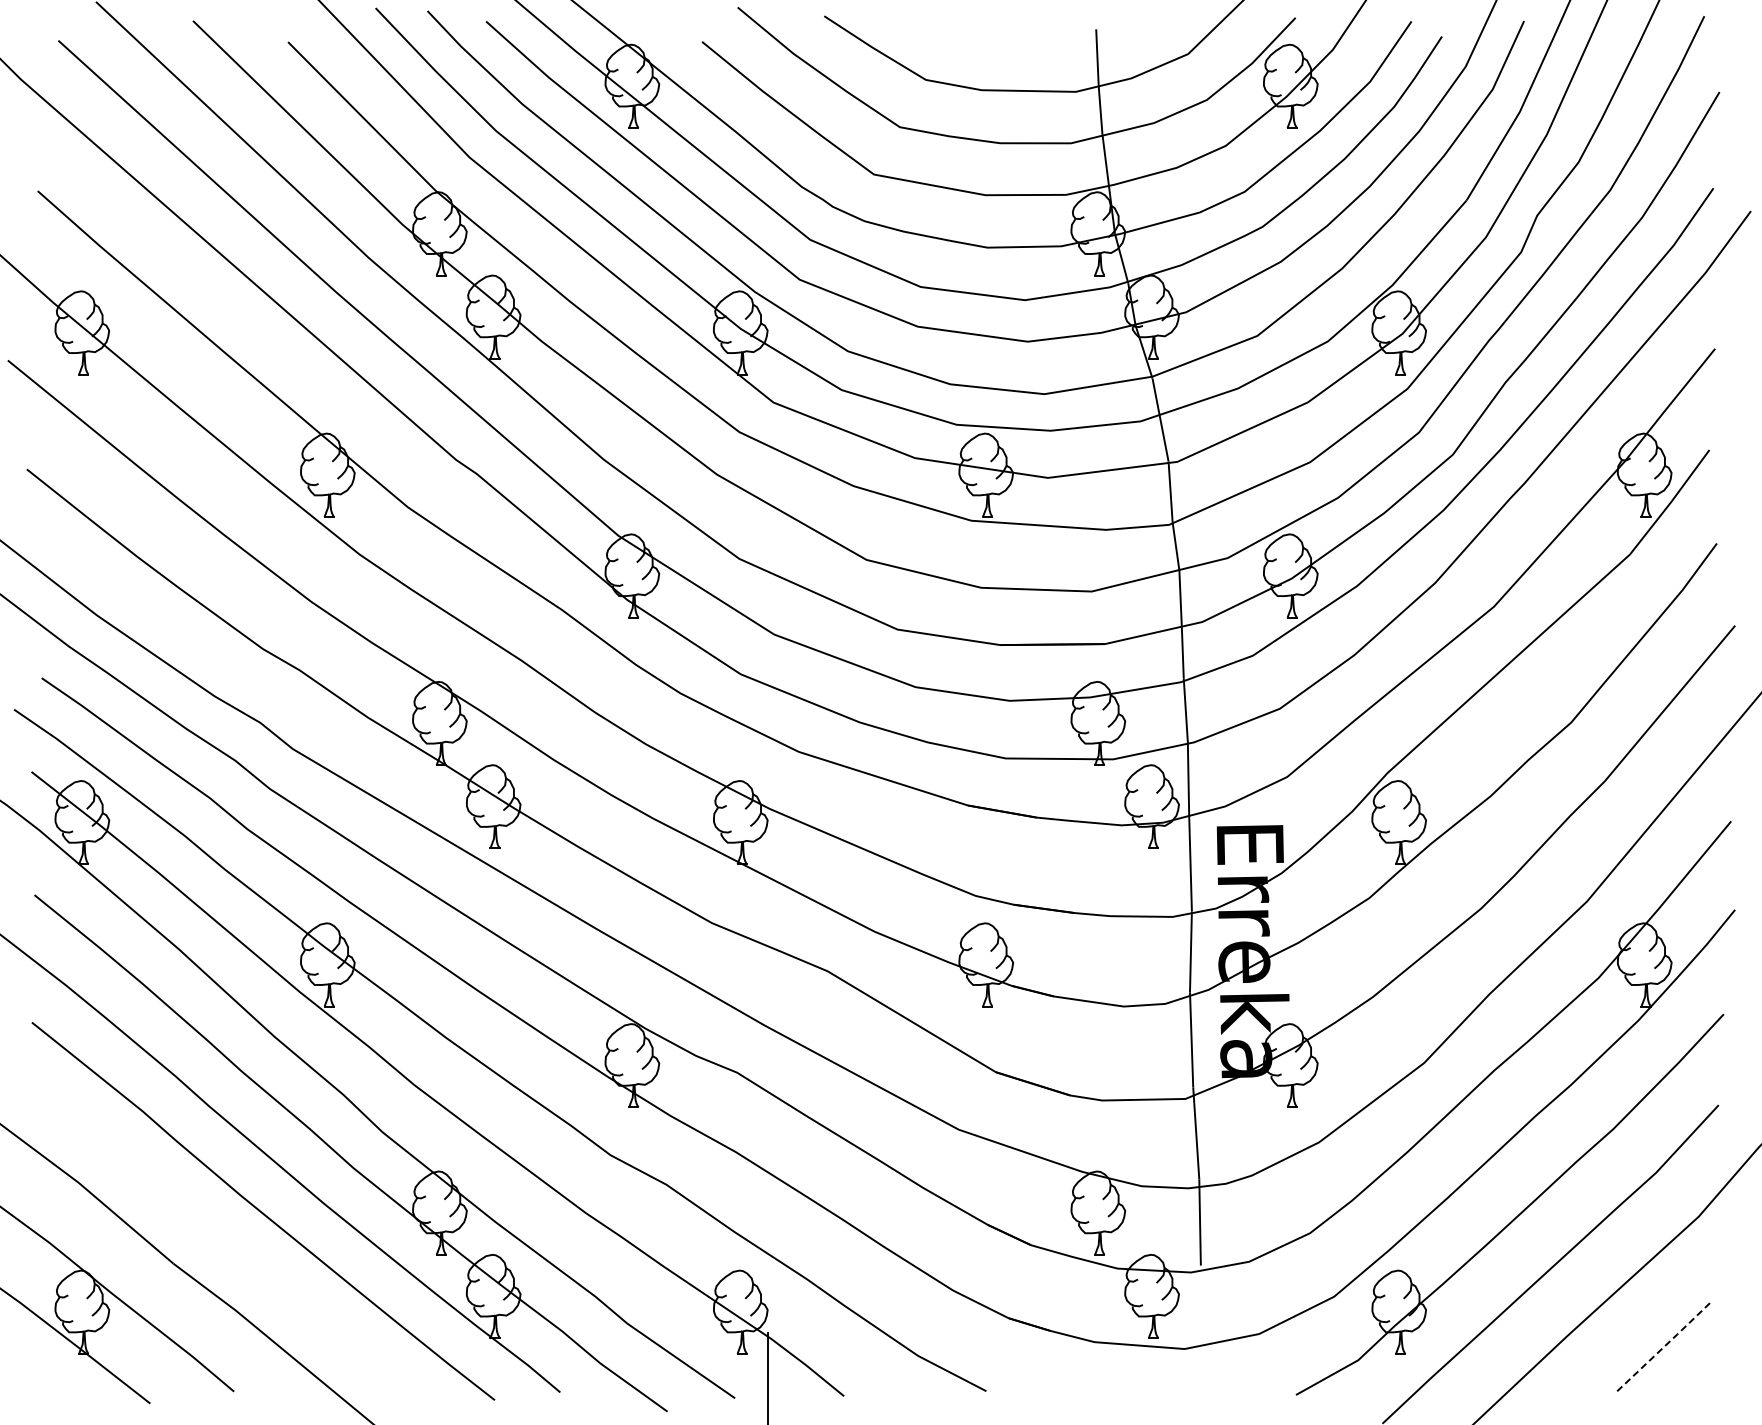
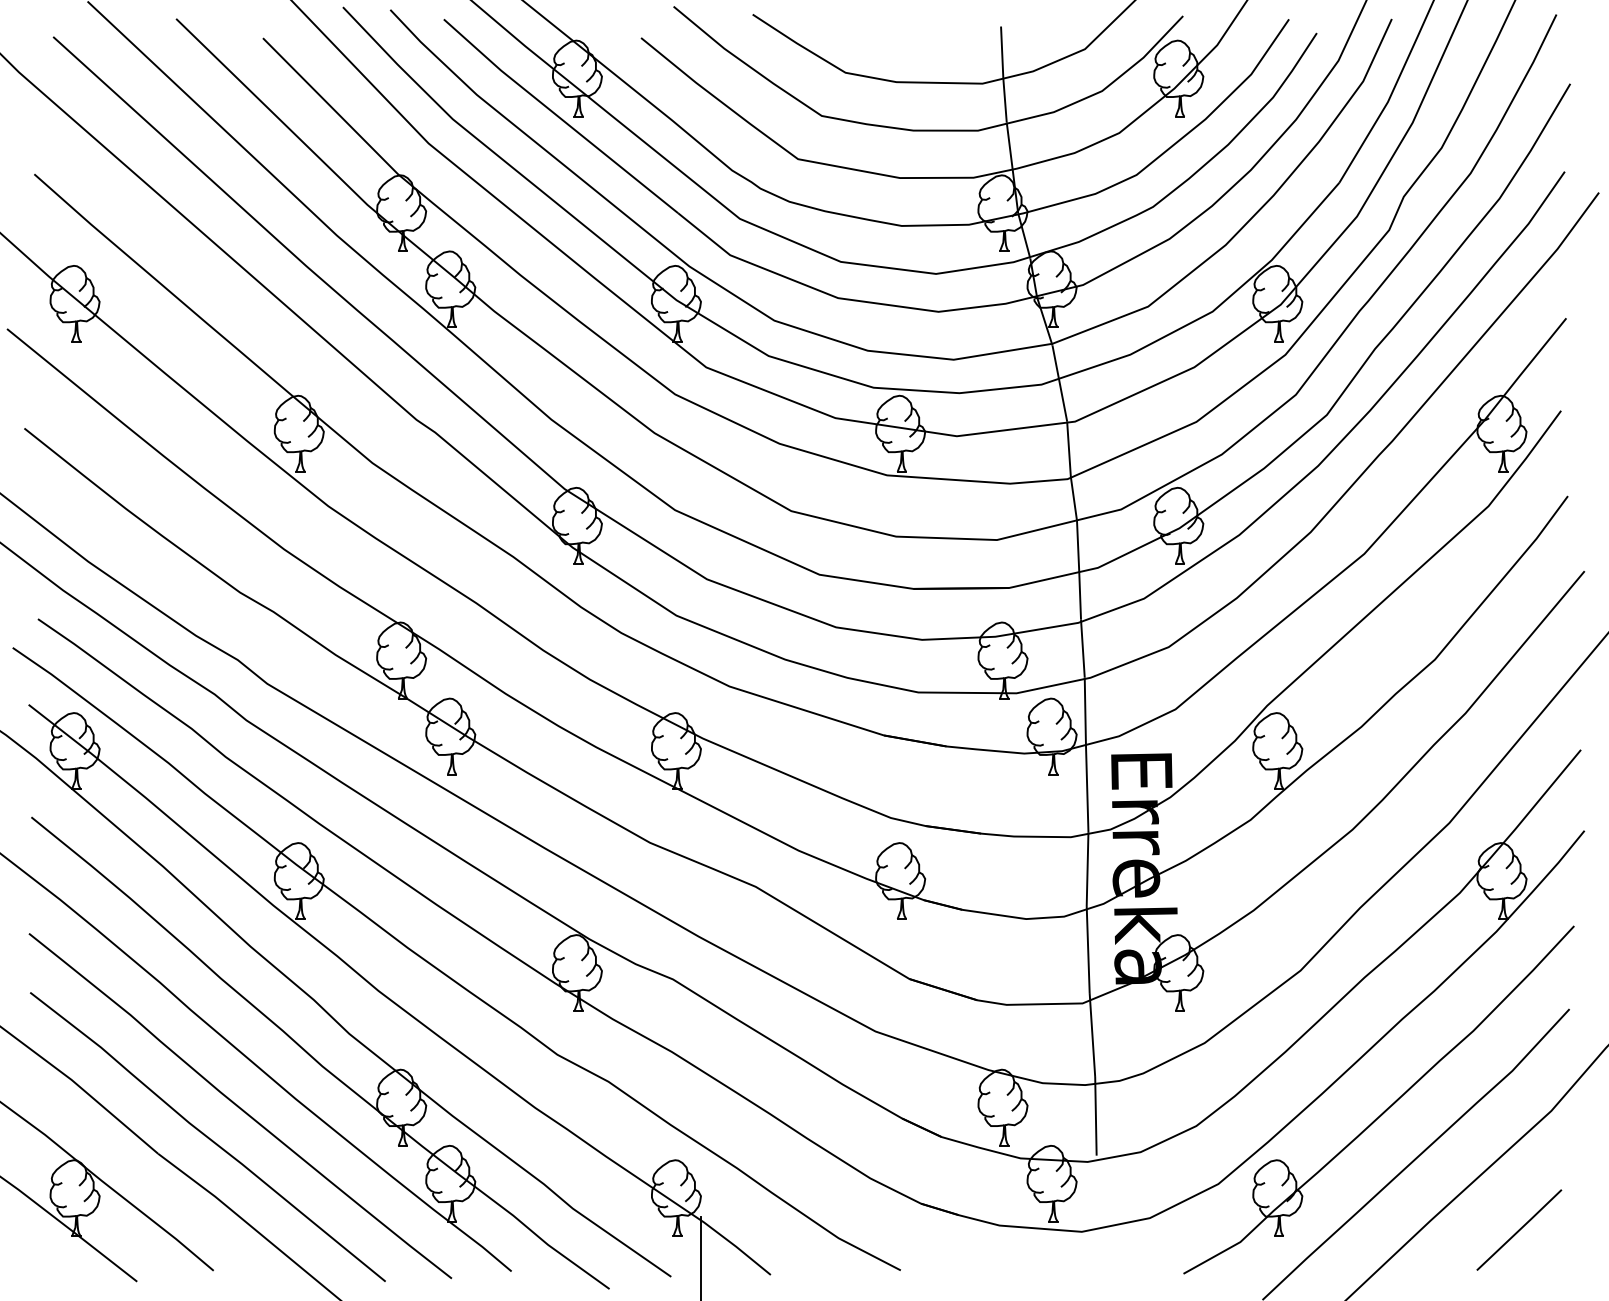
curve: (227, 1244) -> (207, 1136), added
line: (1664, 1346) -> (1520, 1229), dashed -> solid

